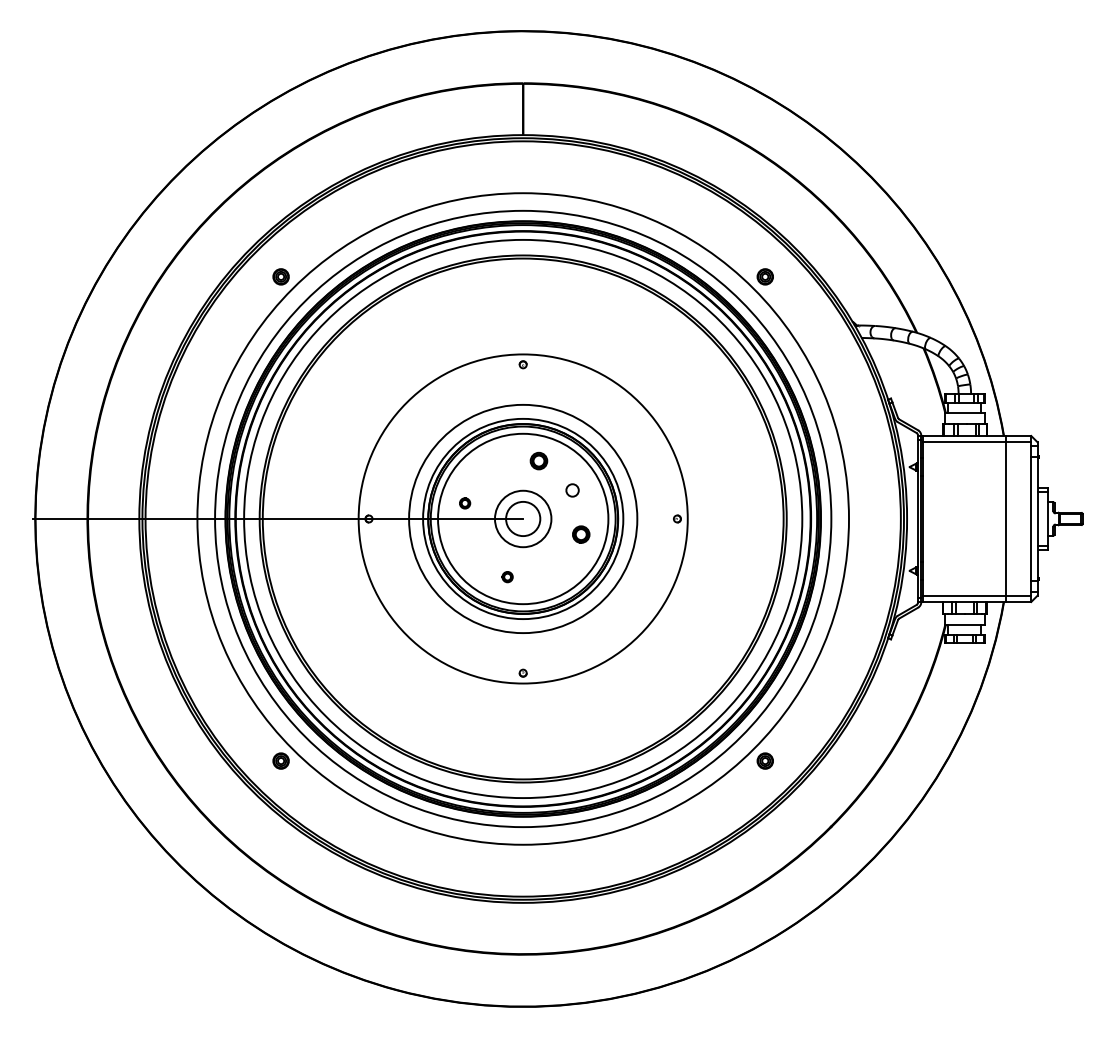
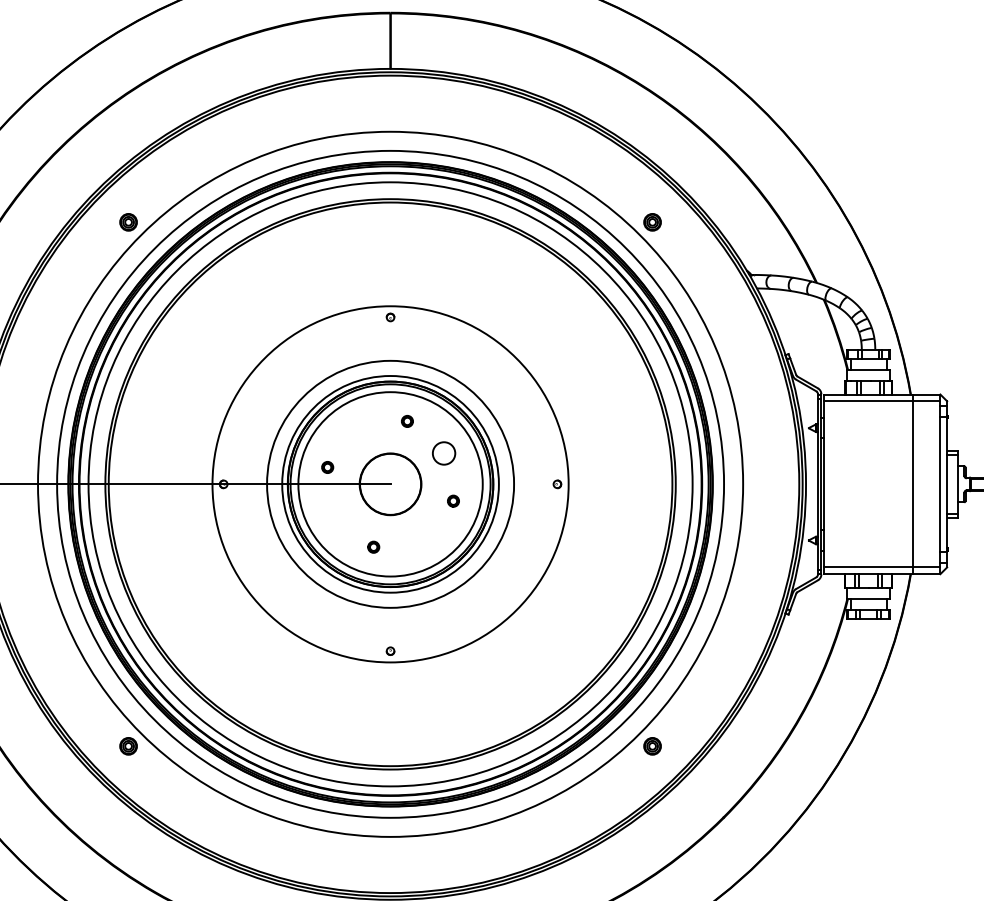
part: (538, 460) -> (407, 421), size x0.62
circle: (572, 490) -> (443, 453), size x1.67
circle: (522, 518) -> (389, 483), size x1.67
part: (581, 534) -> (453, 501), size x0.62

